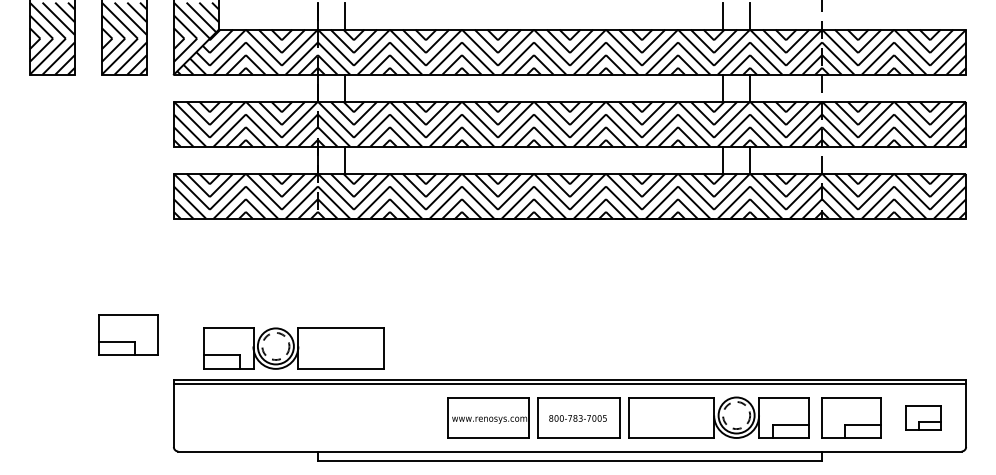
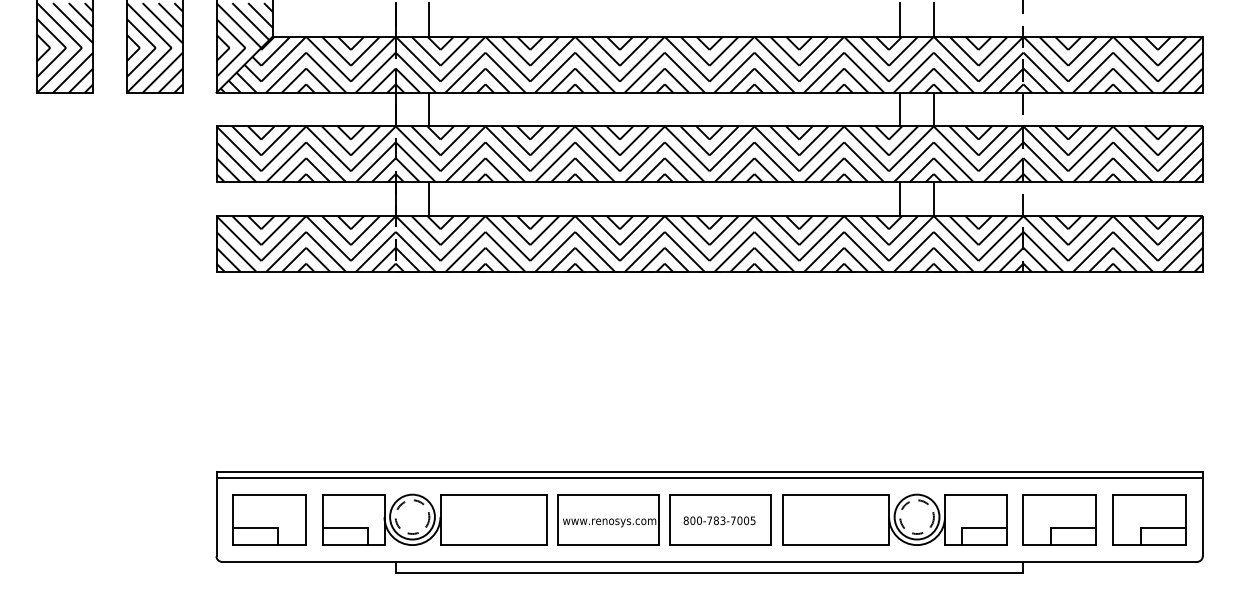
part: (128, 334) -> (269, 519), moved
part: (293, 348) -> (434, 519), moved
part: (923, 417) -> (1149, 519), size x1.67

